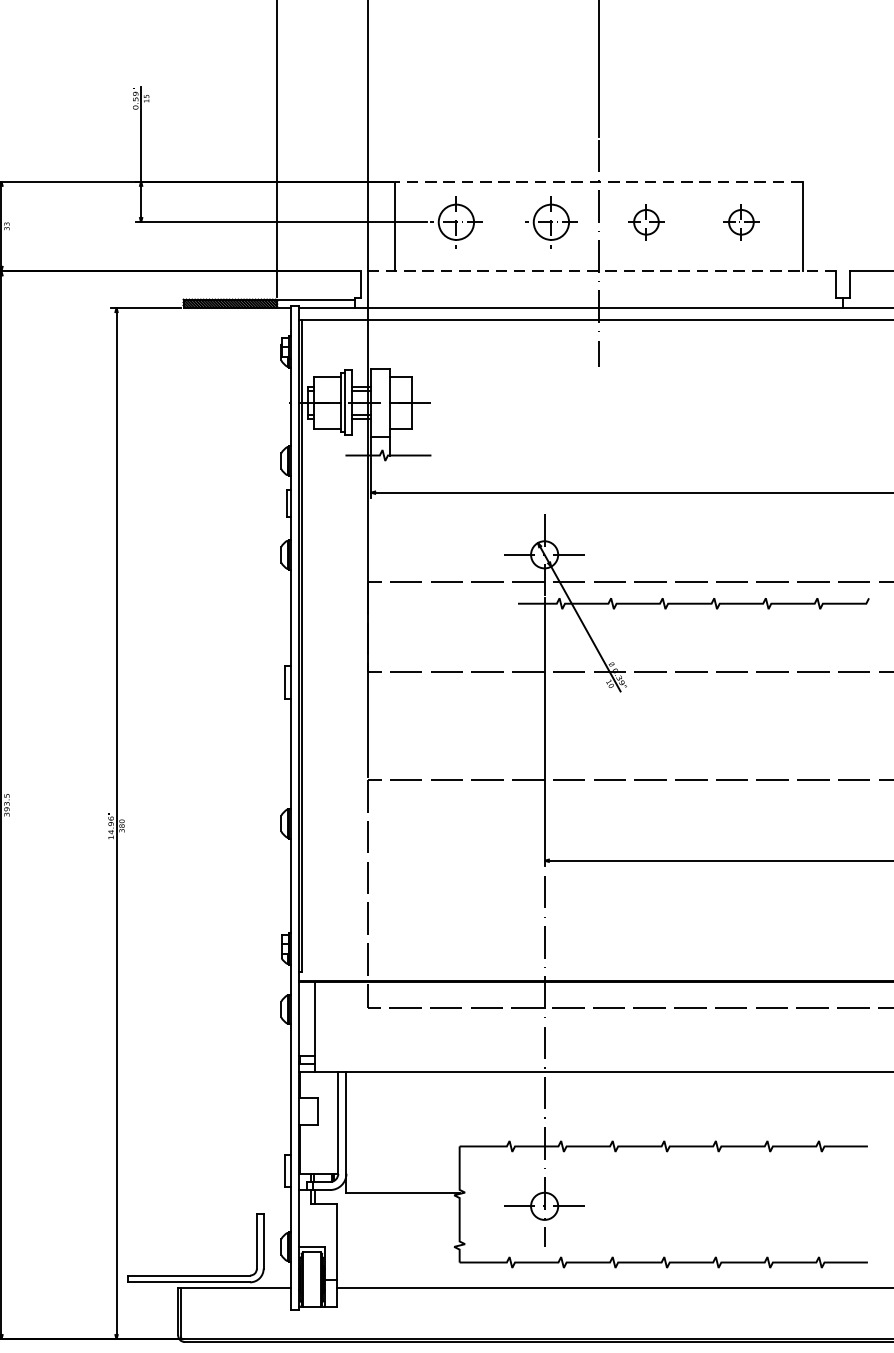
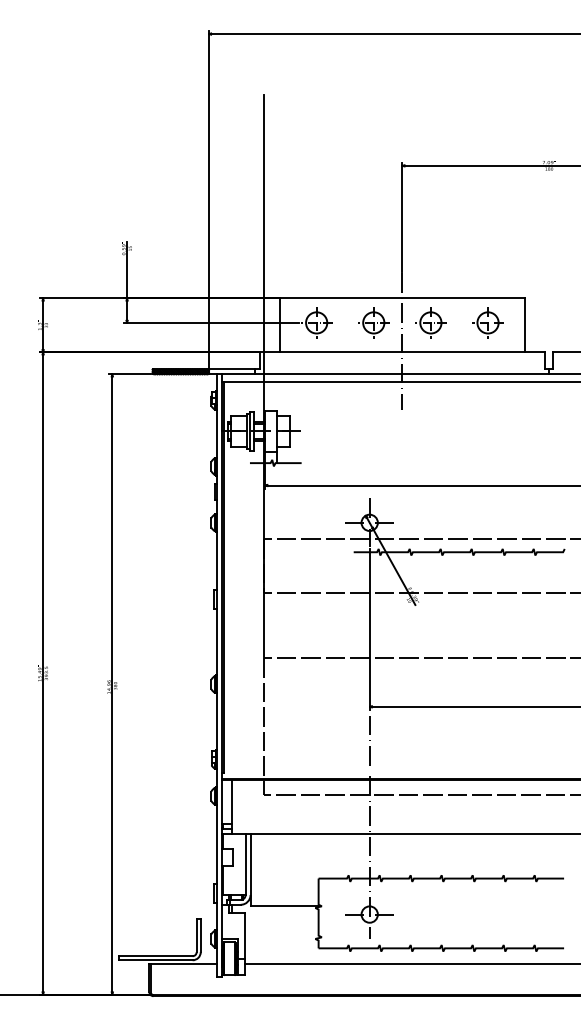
line: (597, 181) -> (401, 298), dashed -> solid
part: (645, 221) -> (430, 322), size x1.43
part: (740, 221) -> (487, 322), size x1.43
line: (599, 271) -> (402, 352), dashed -> solid

